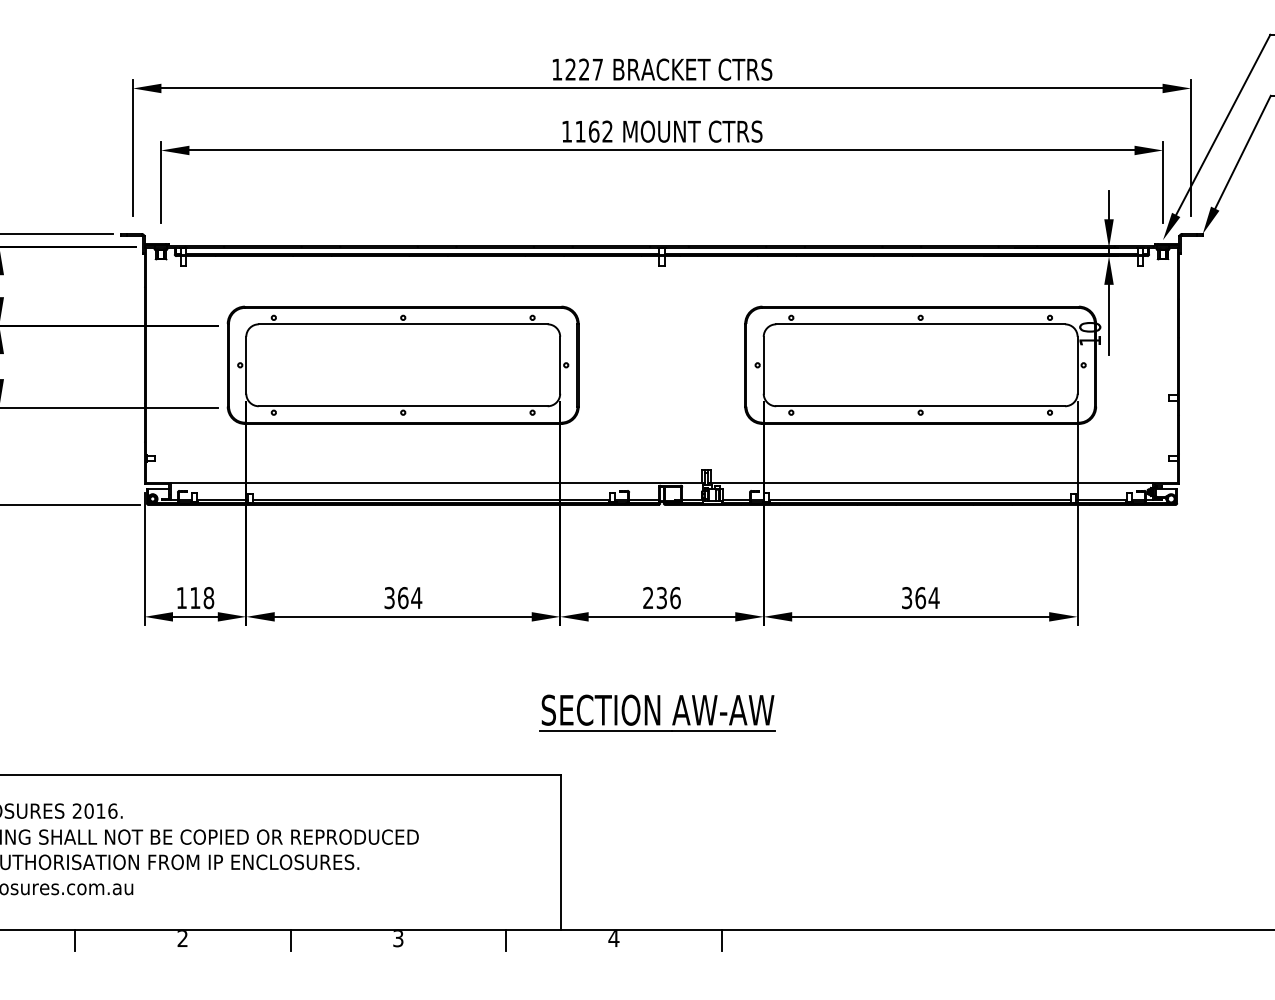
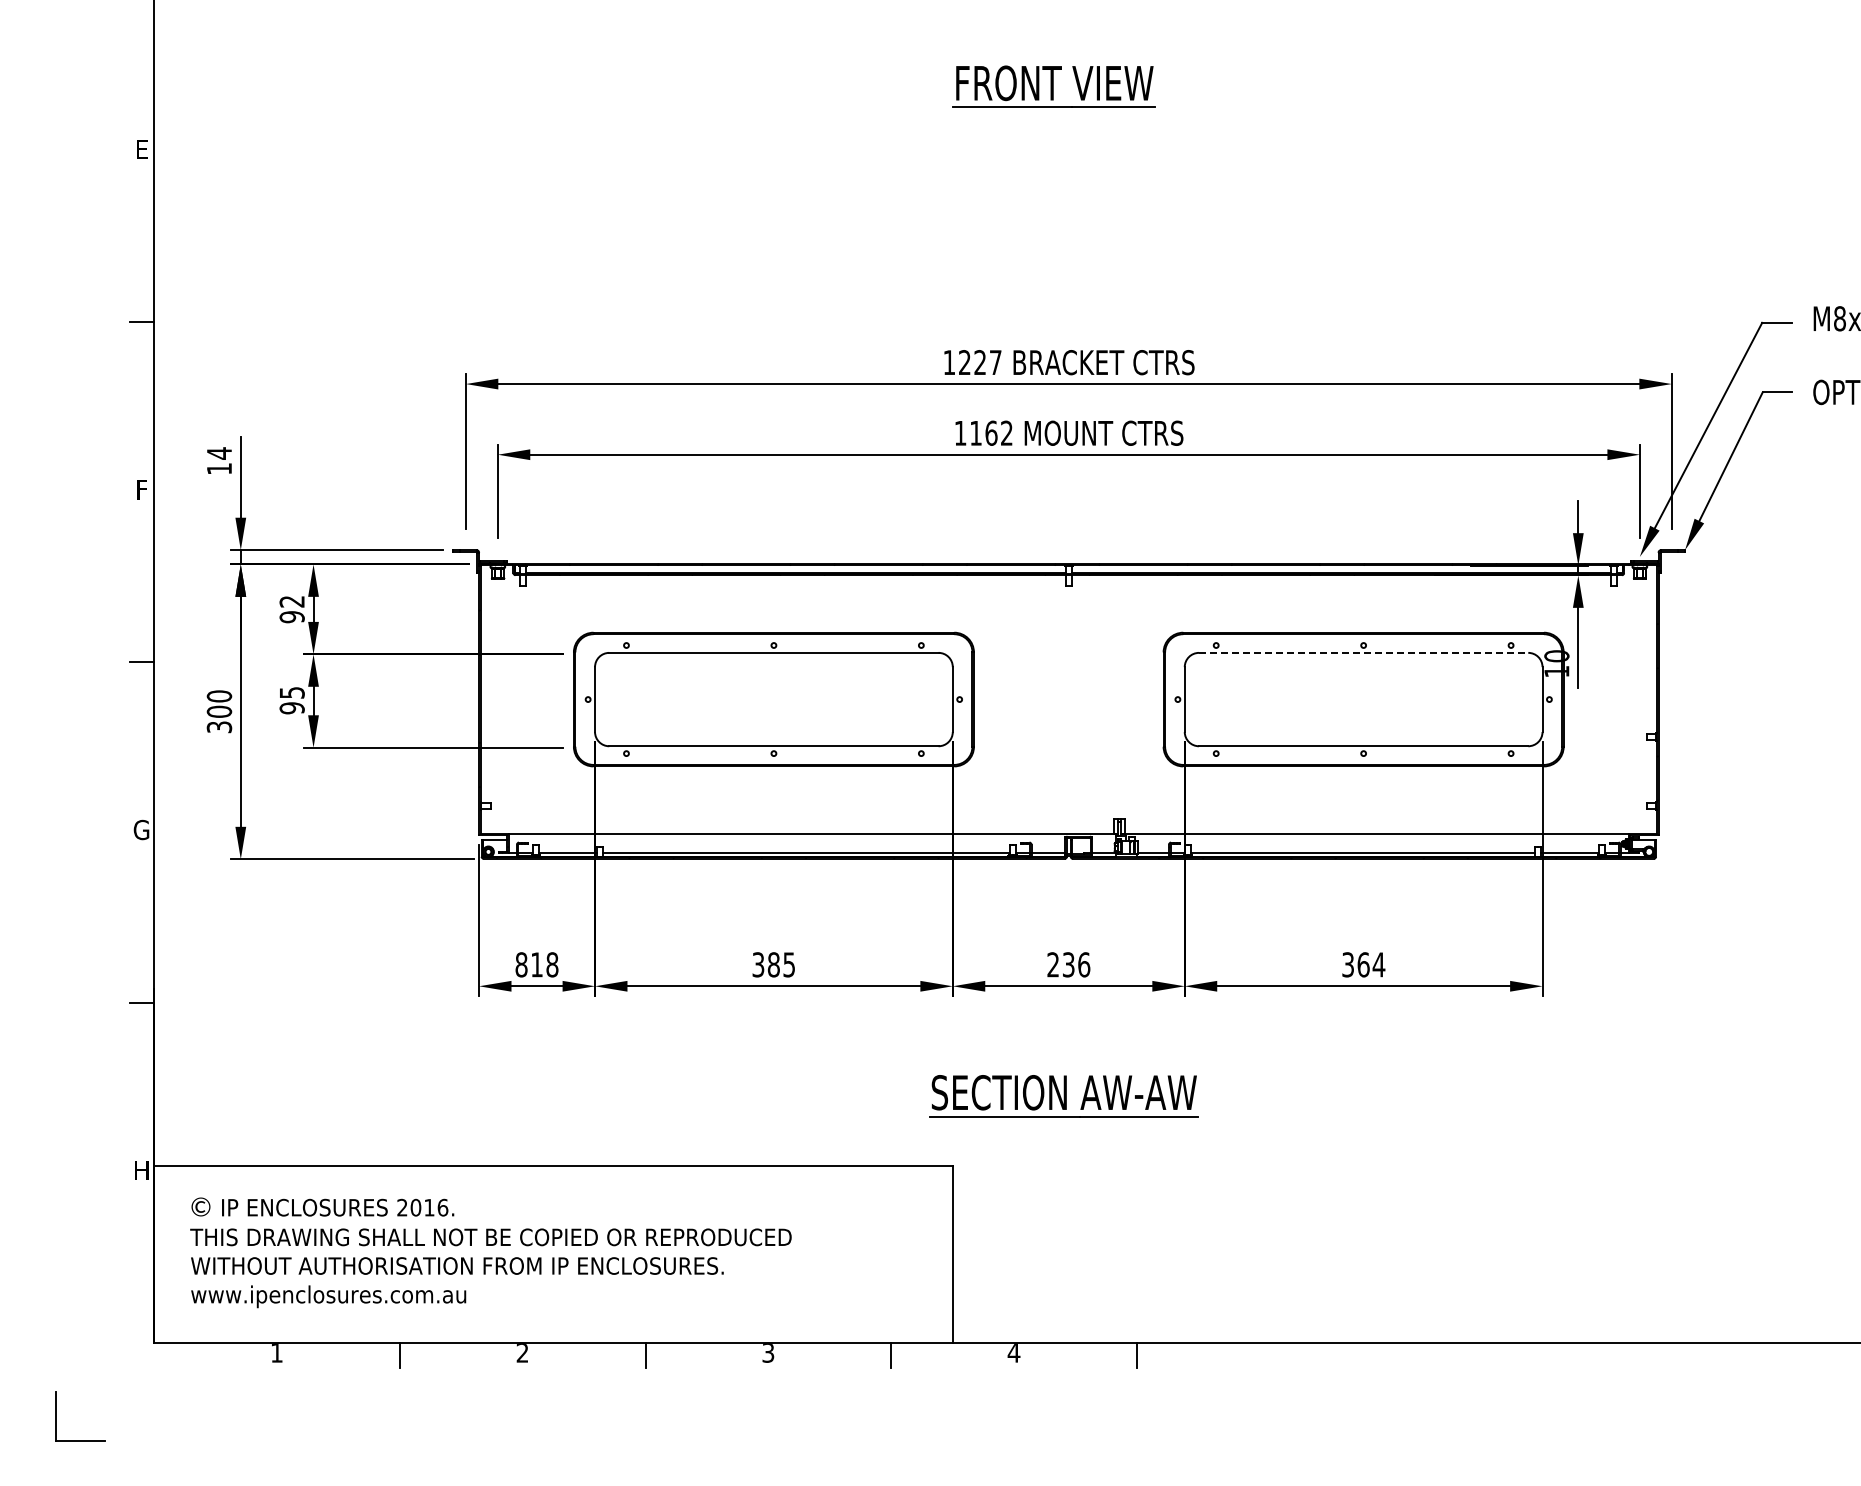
line: (920, 324) -> (1363, 652), solid -> dashed
text: (181, 597) -> (521, 964), 118 -> 818
text: (409, 597) -> (781, 964), 364 -> 385

